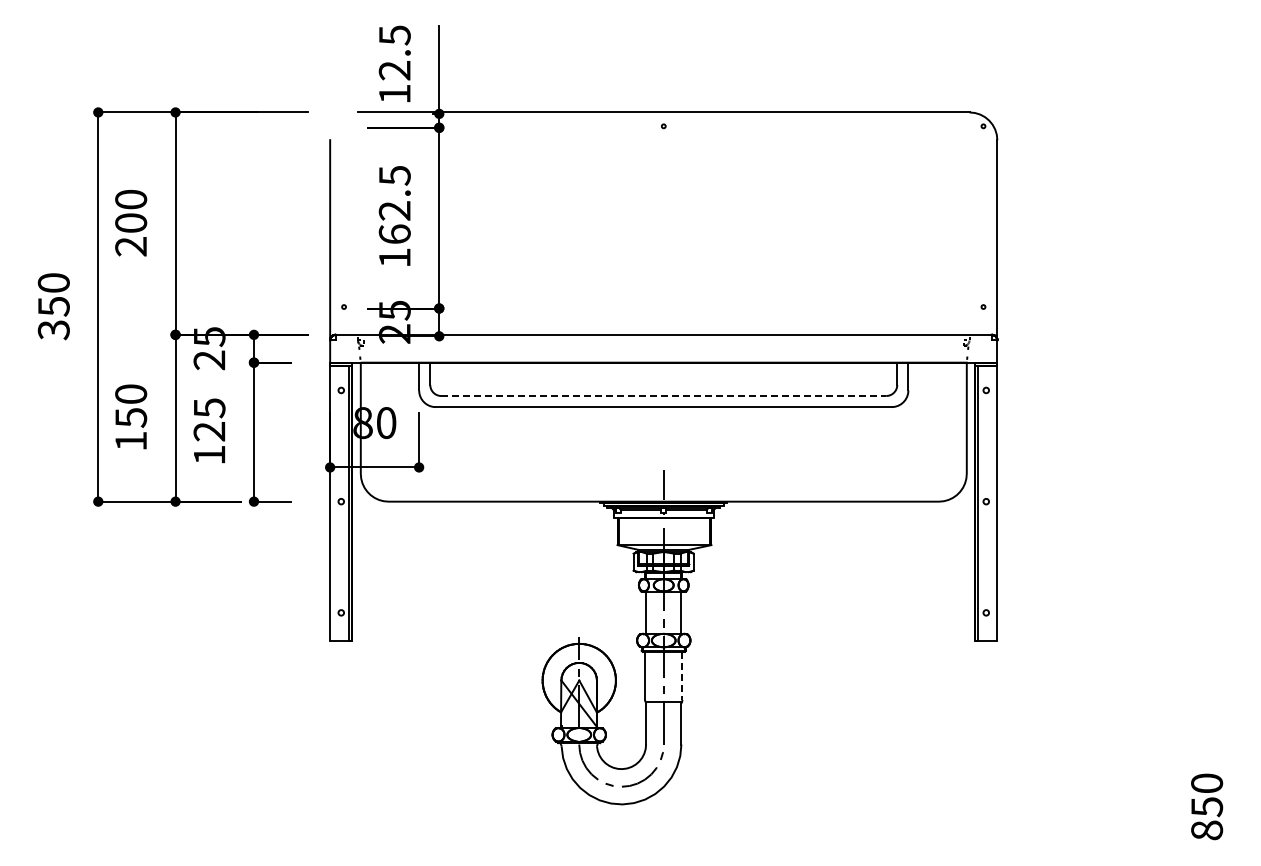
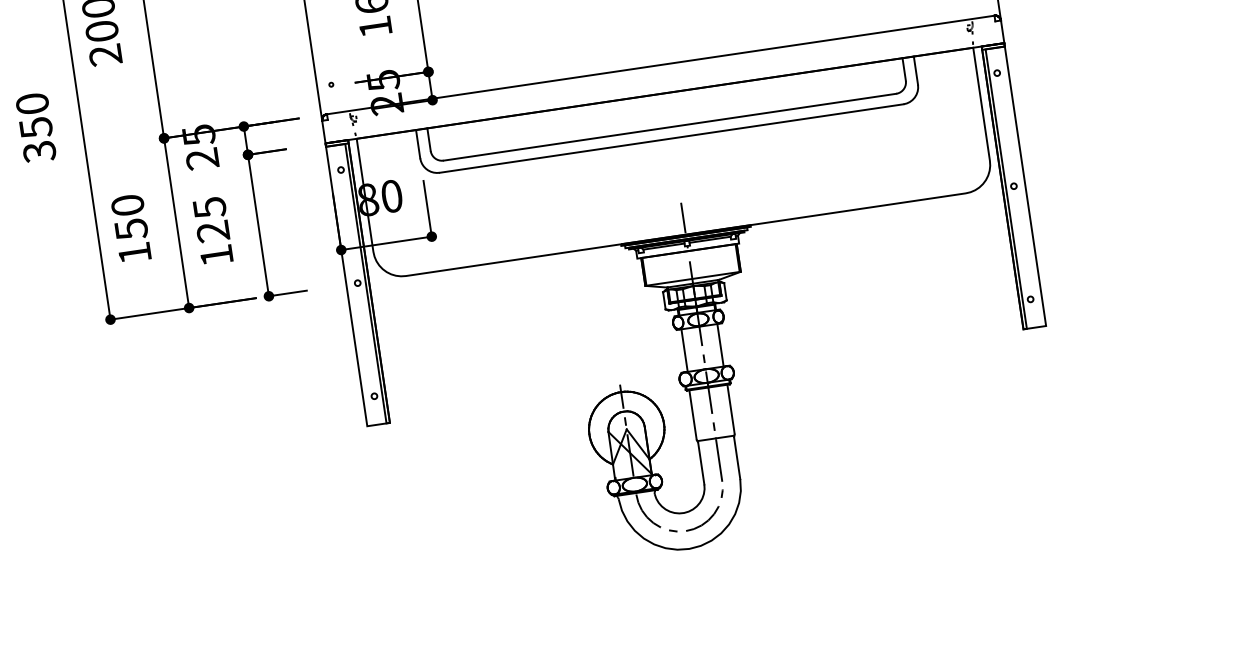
line: (664, 396) -> (670, 127), dashed -> solid
line: (682, 676) -> (731, 409), dashed -> solid

